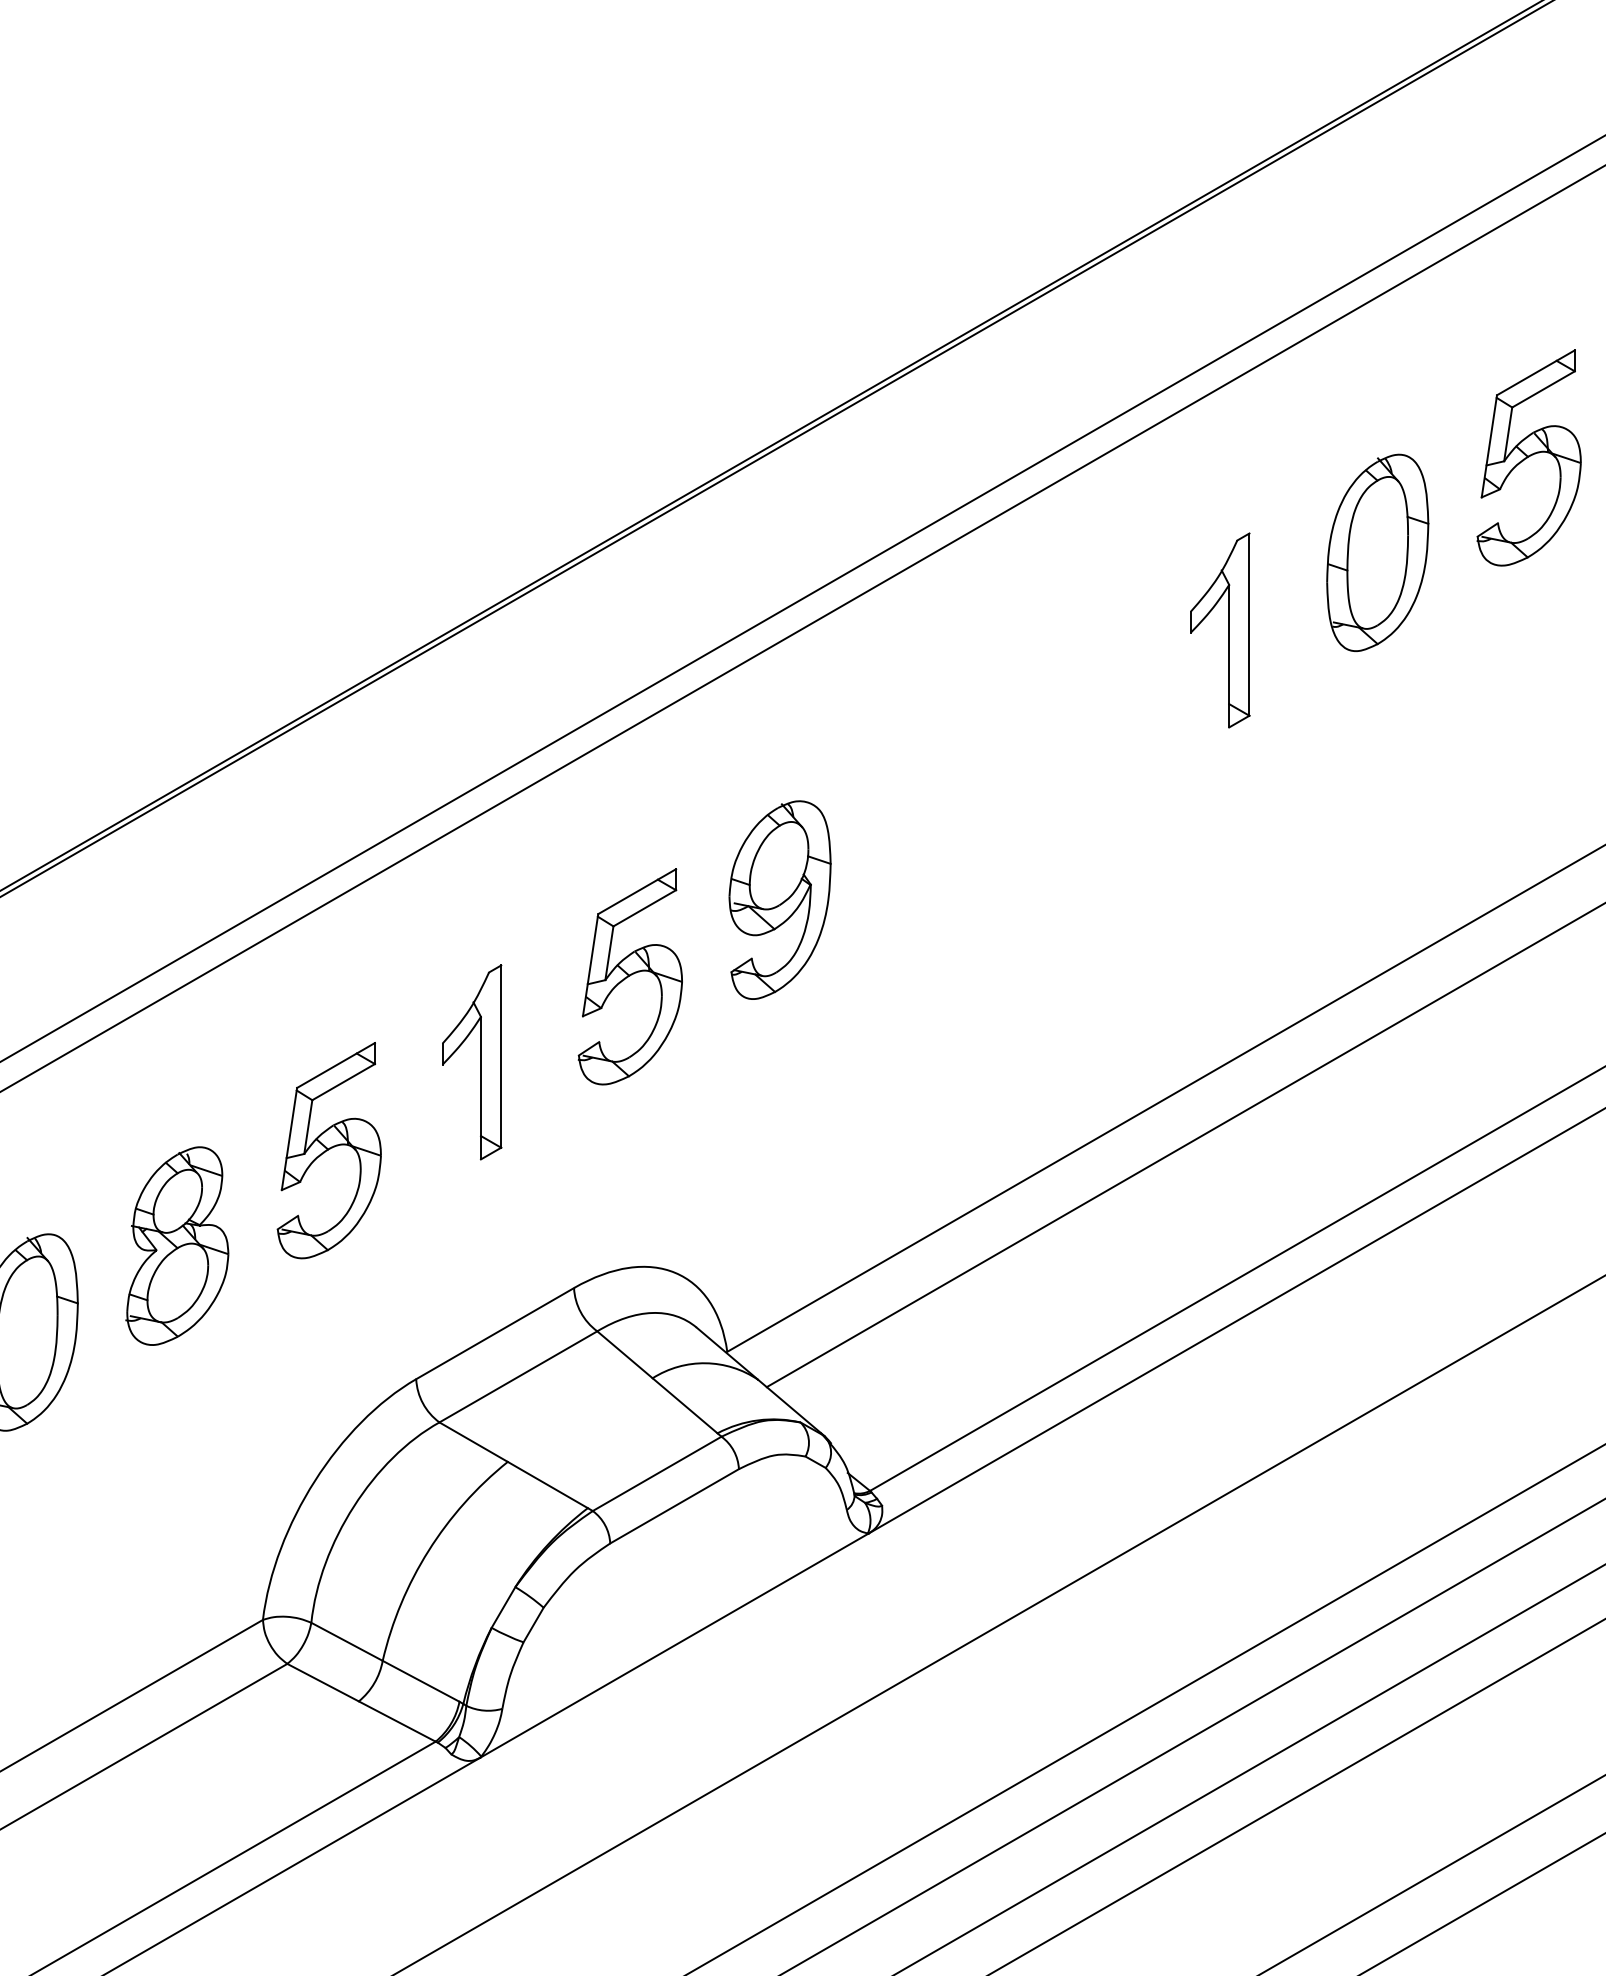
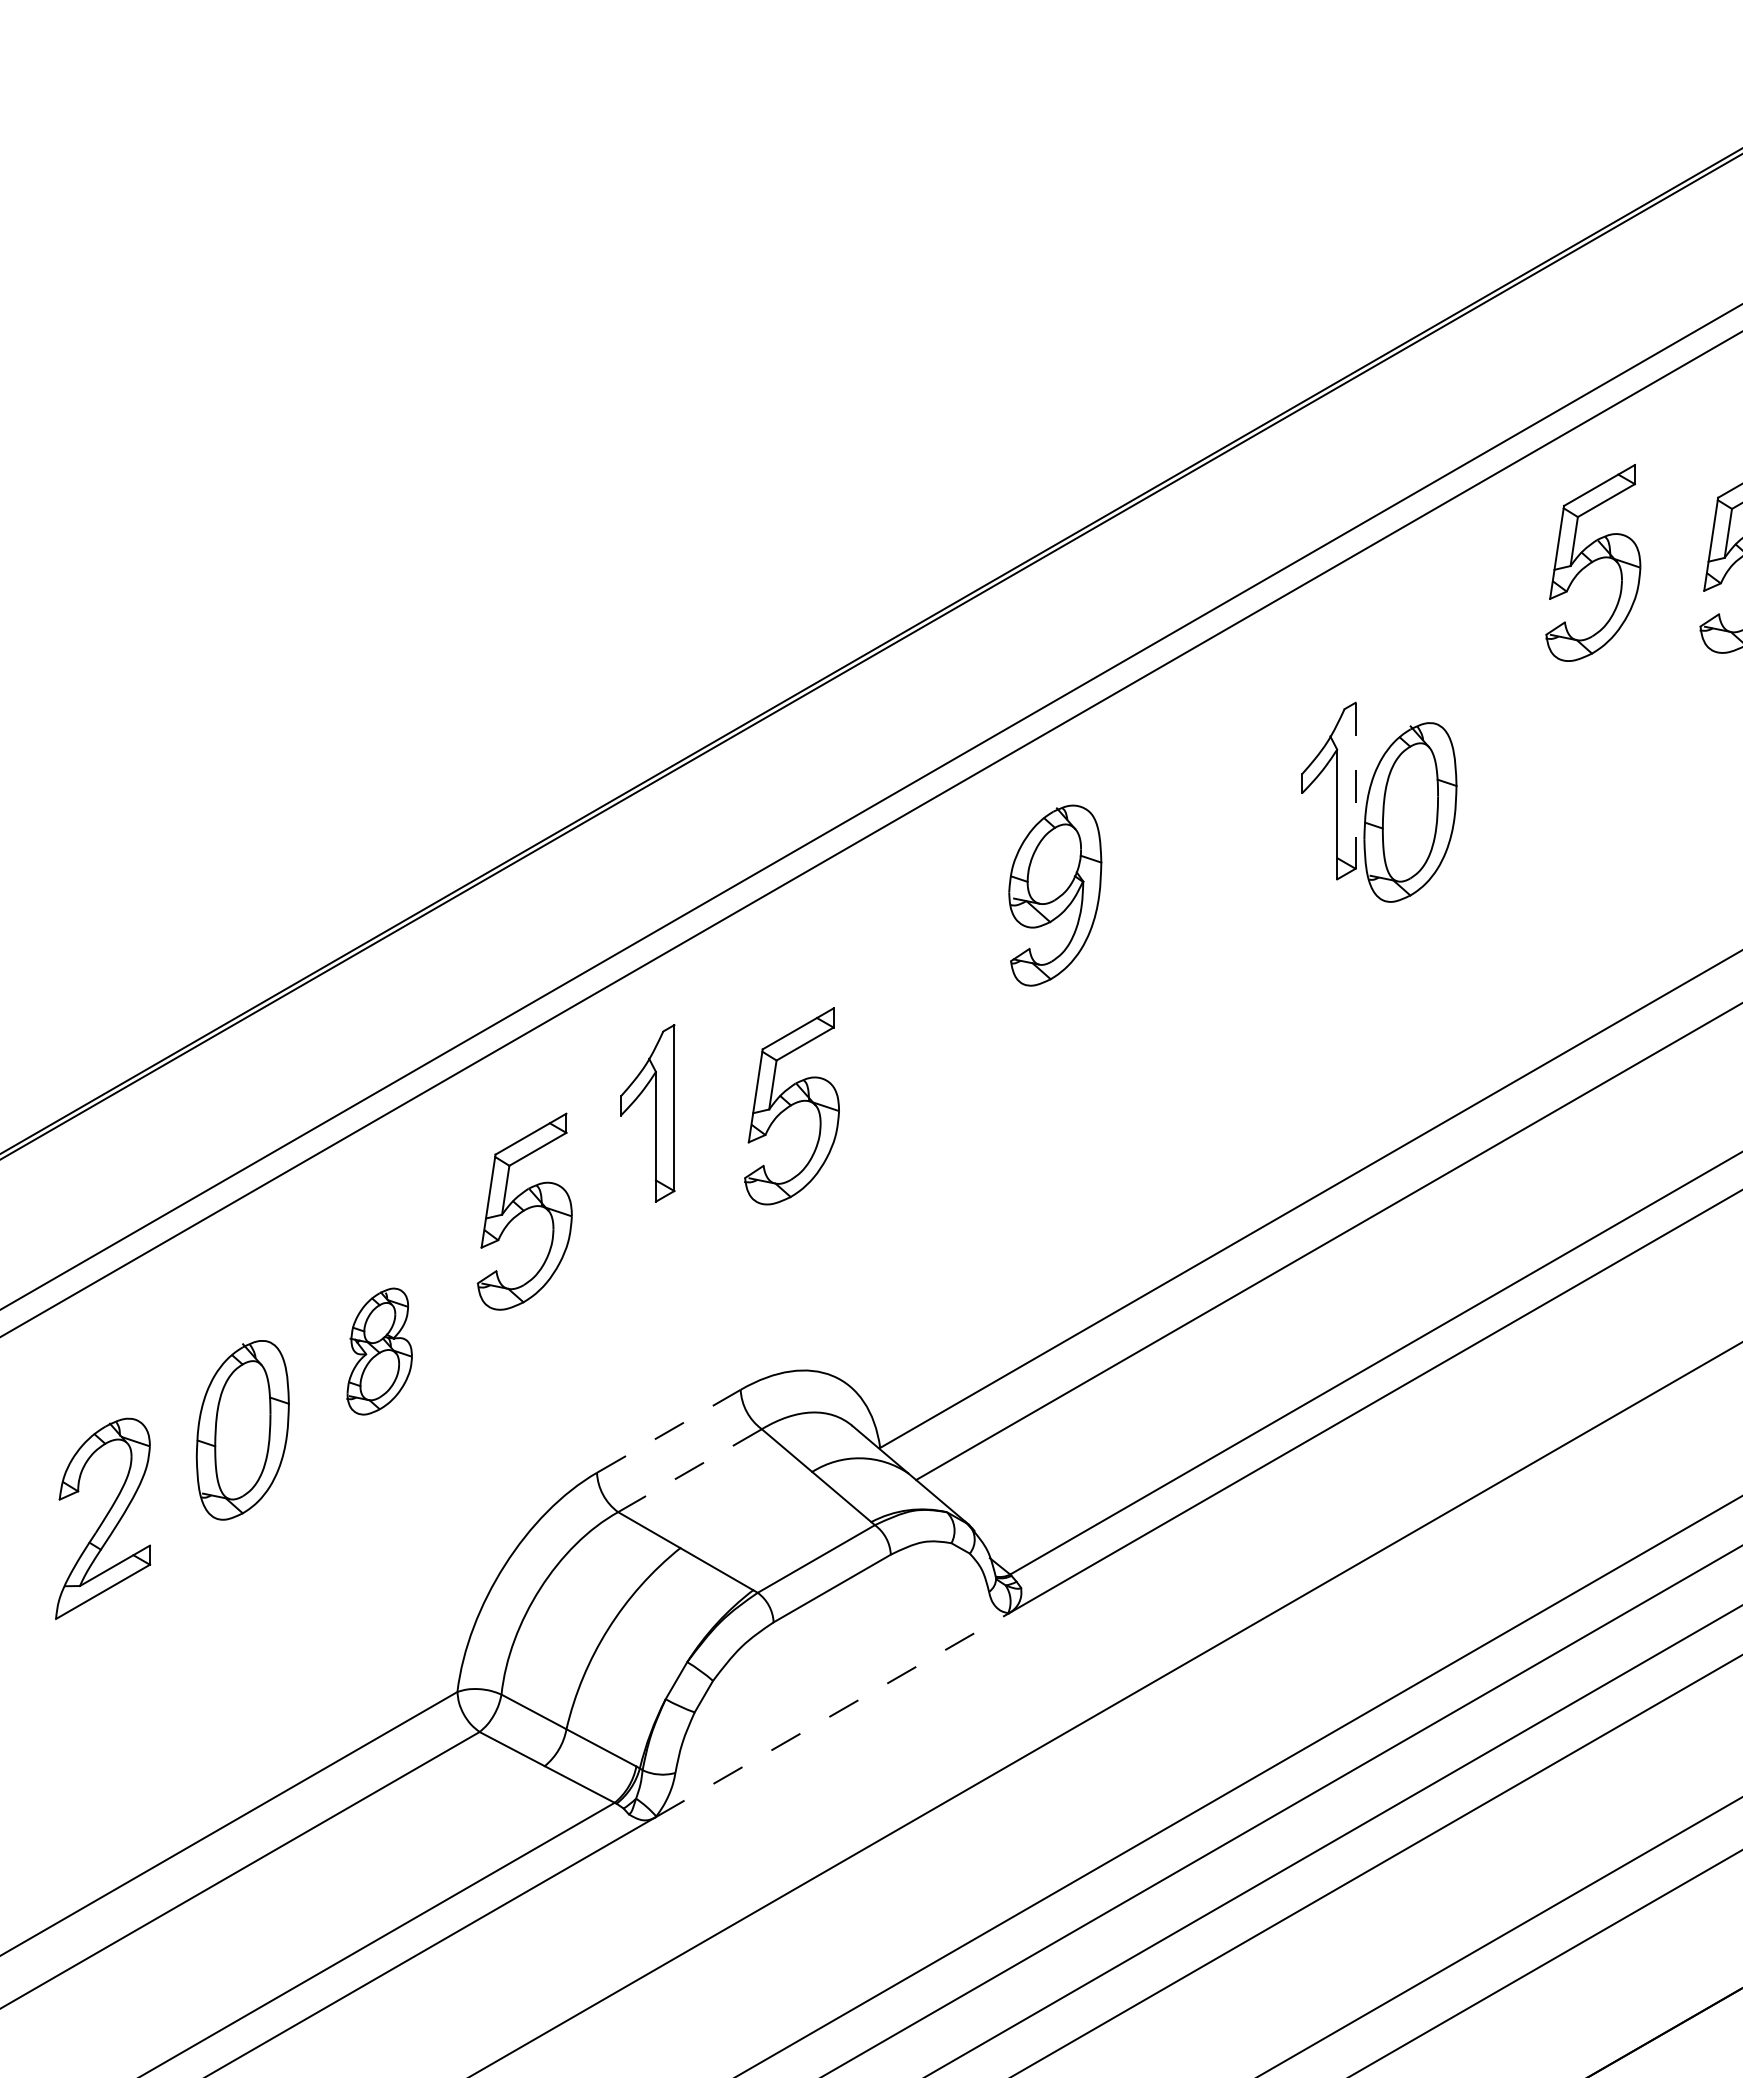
part: (1529, 457) -> (1593, 562), moved
part: (1377, 552) -> (1410, 812), moved
line: (1249, 624) -> (1355, 785), solid -> dashed
part: (780, 900) -> (1055, 895), moved
part: (480, 1062) -> (655, 1113), moved
part: (328, 1150) -> (524, 1211), moved
part: (177, 1245) -> (379, 1351), size x0.7
line: (494, 1333) -> (668, 1431), solid -> dashed
line: (518, 1376) -> (690, 1470), solid -> dashed
line: (674, 1645) -> (832, 1715), solid -> dashed

